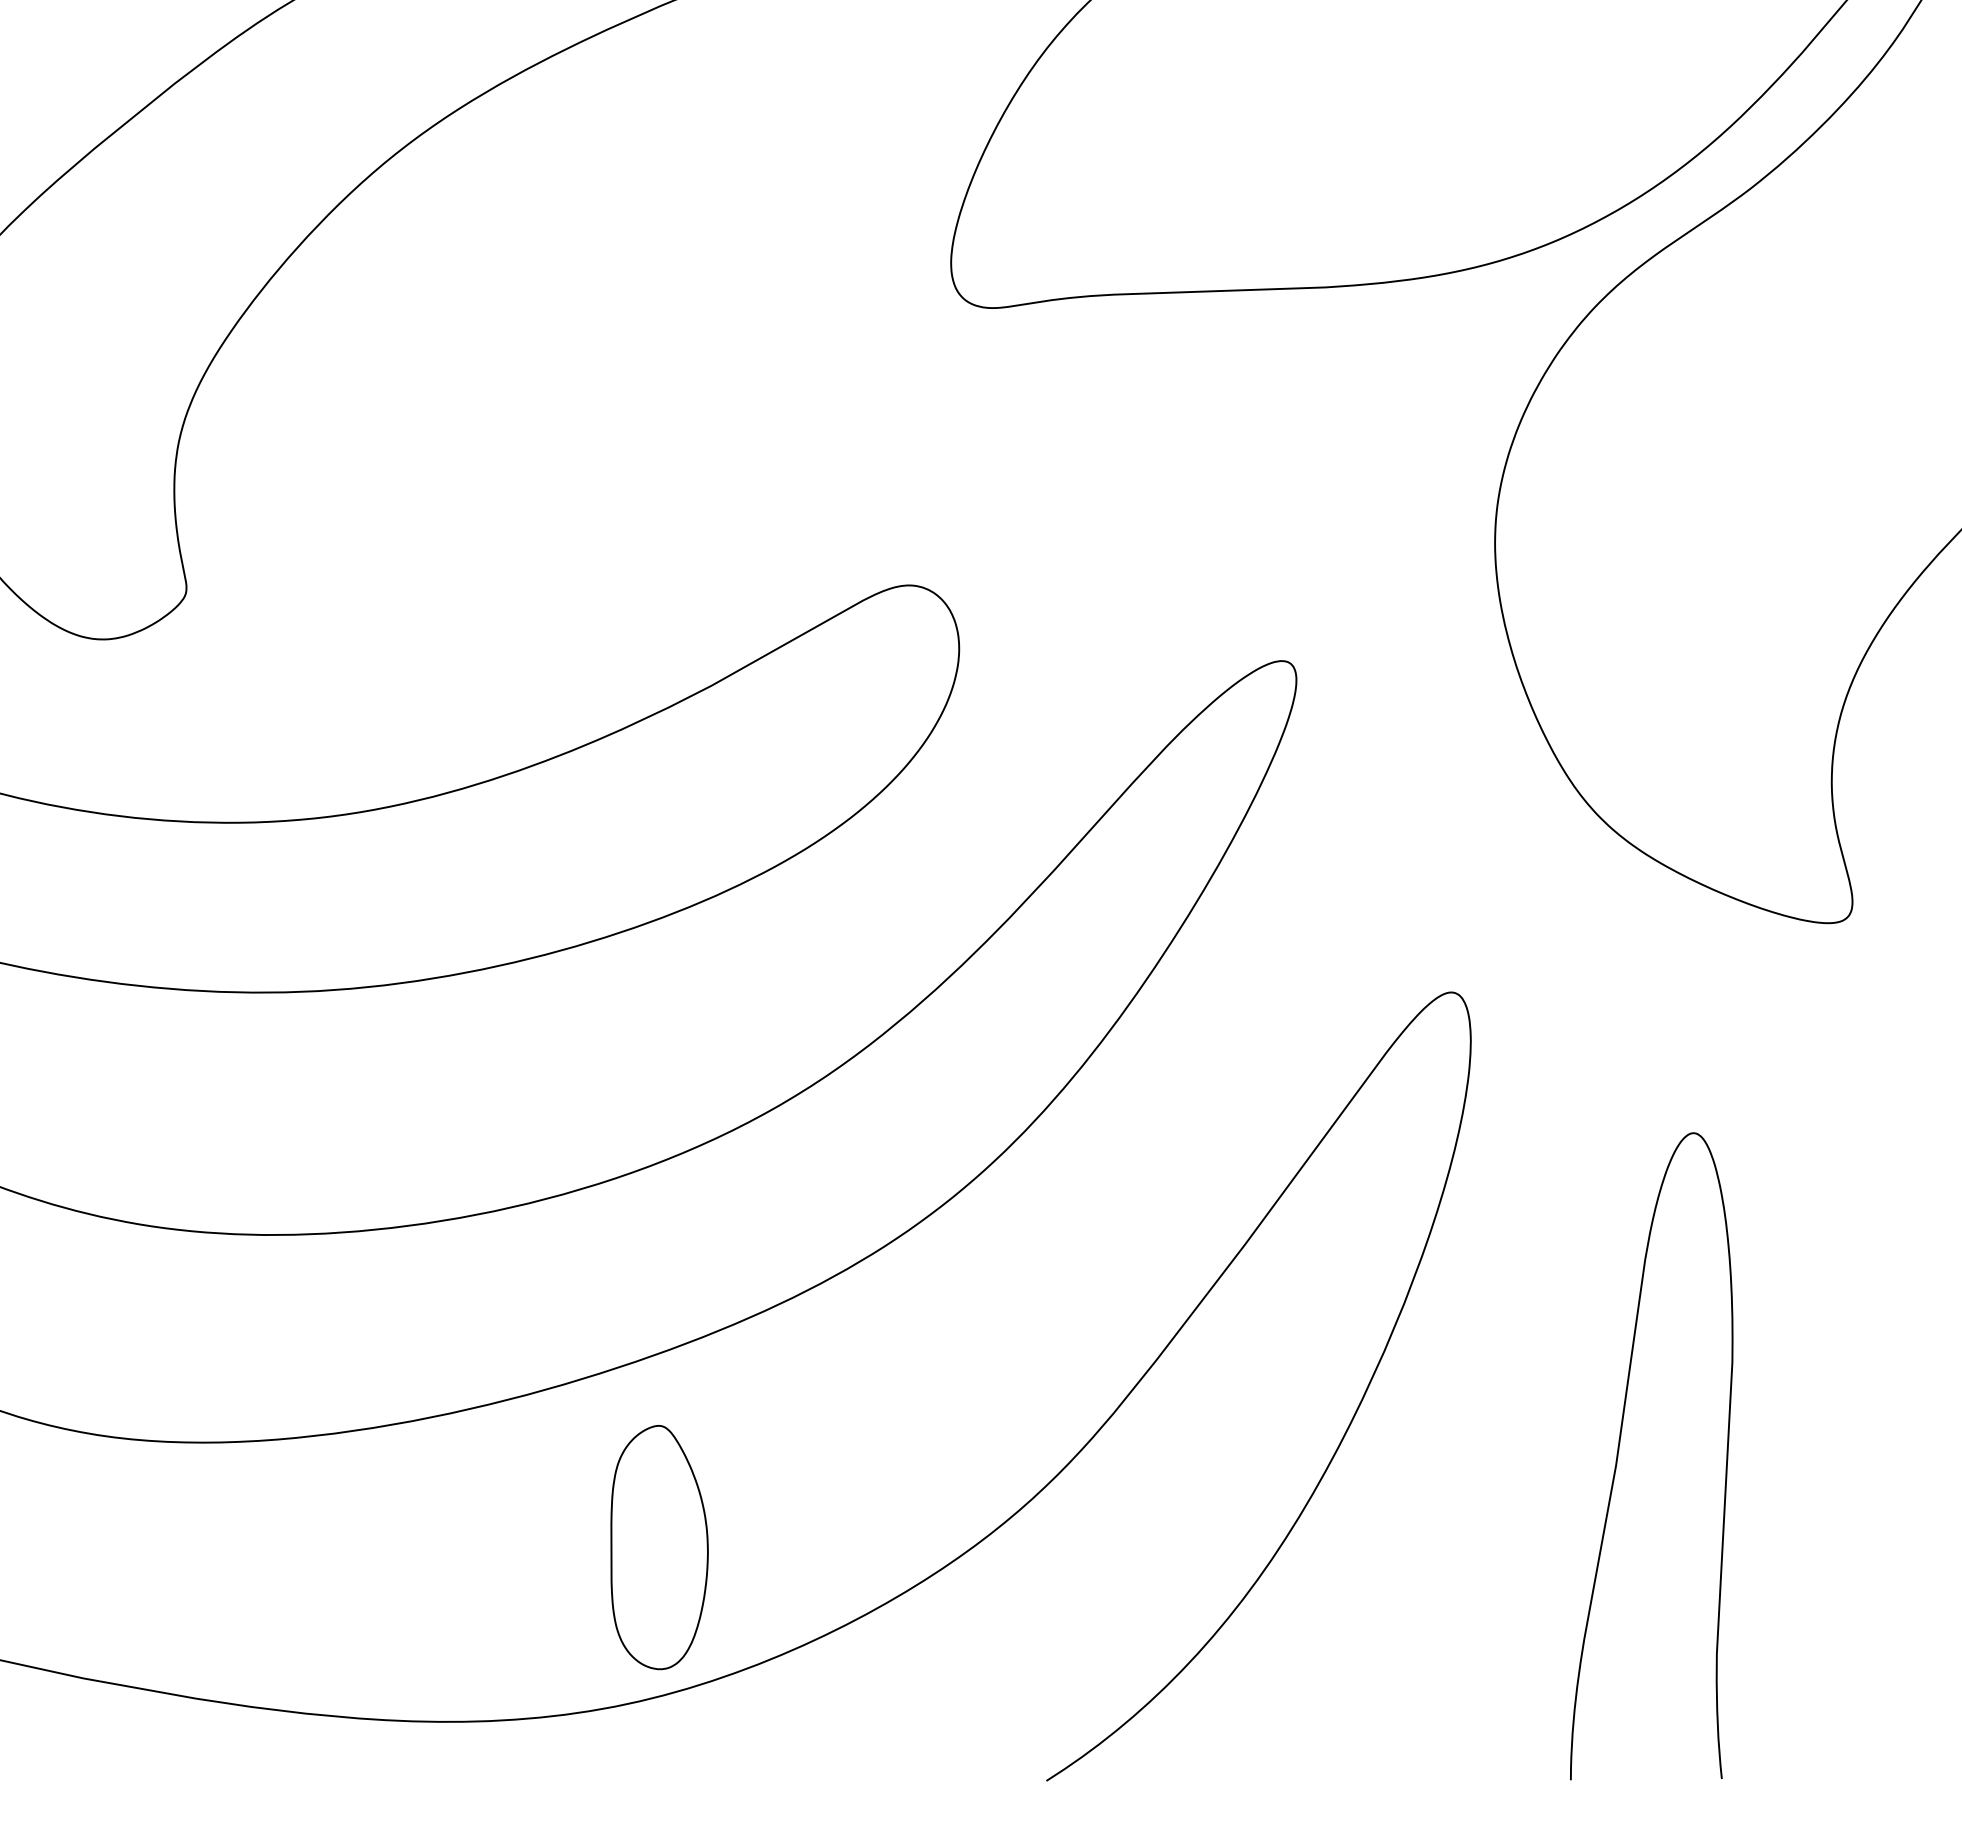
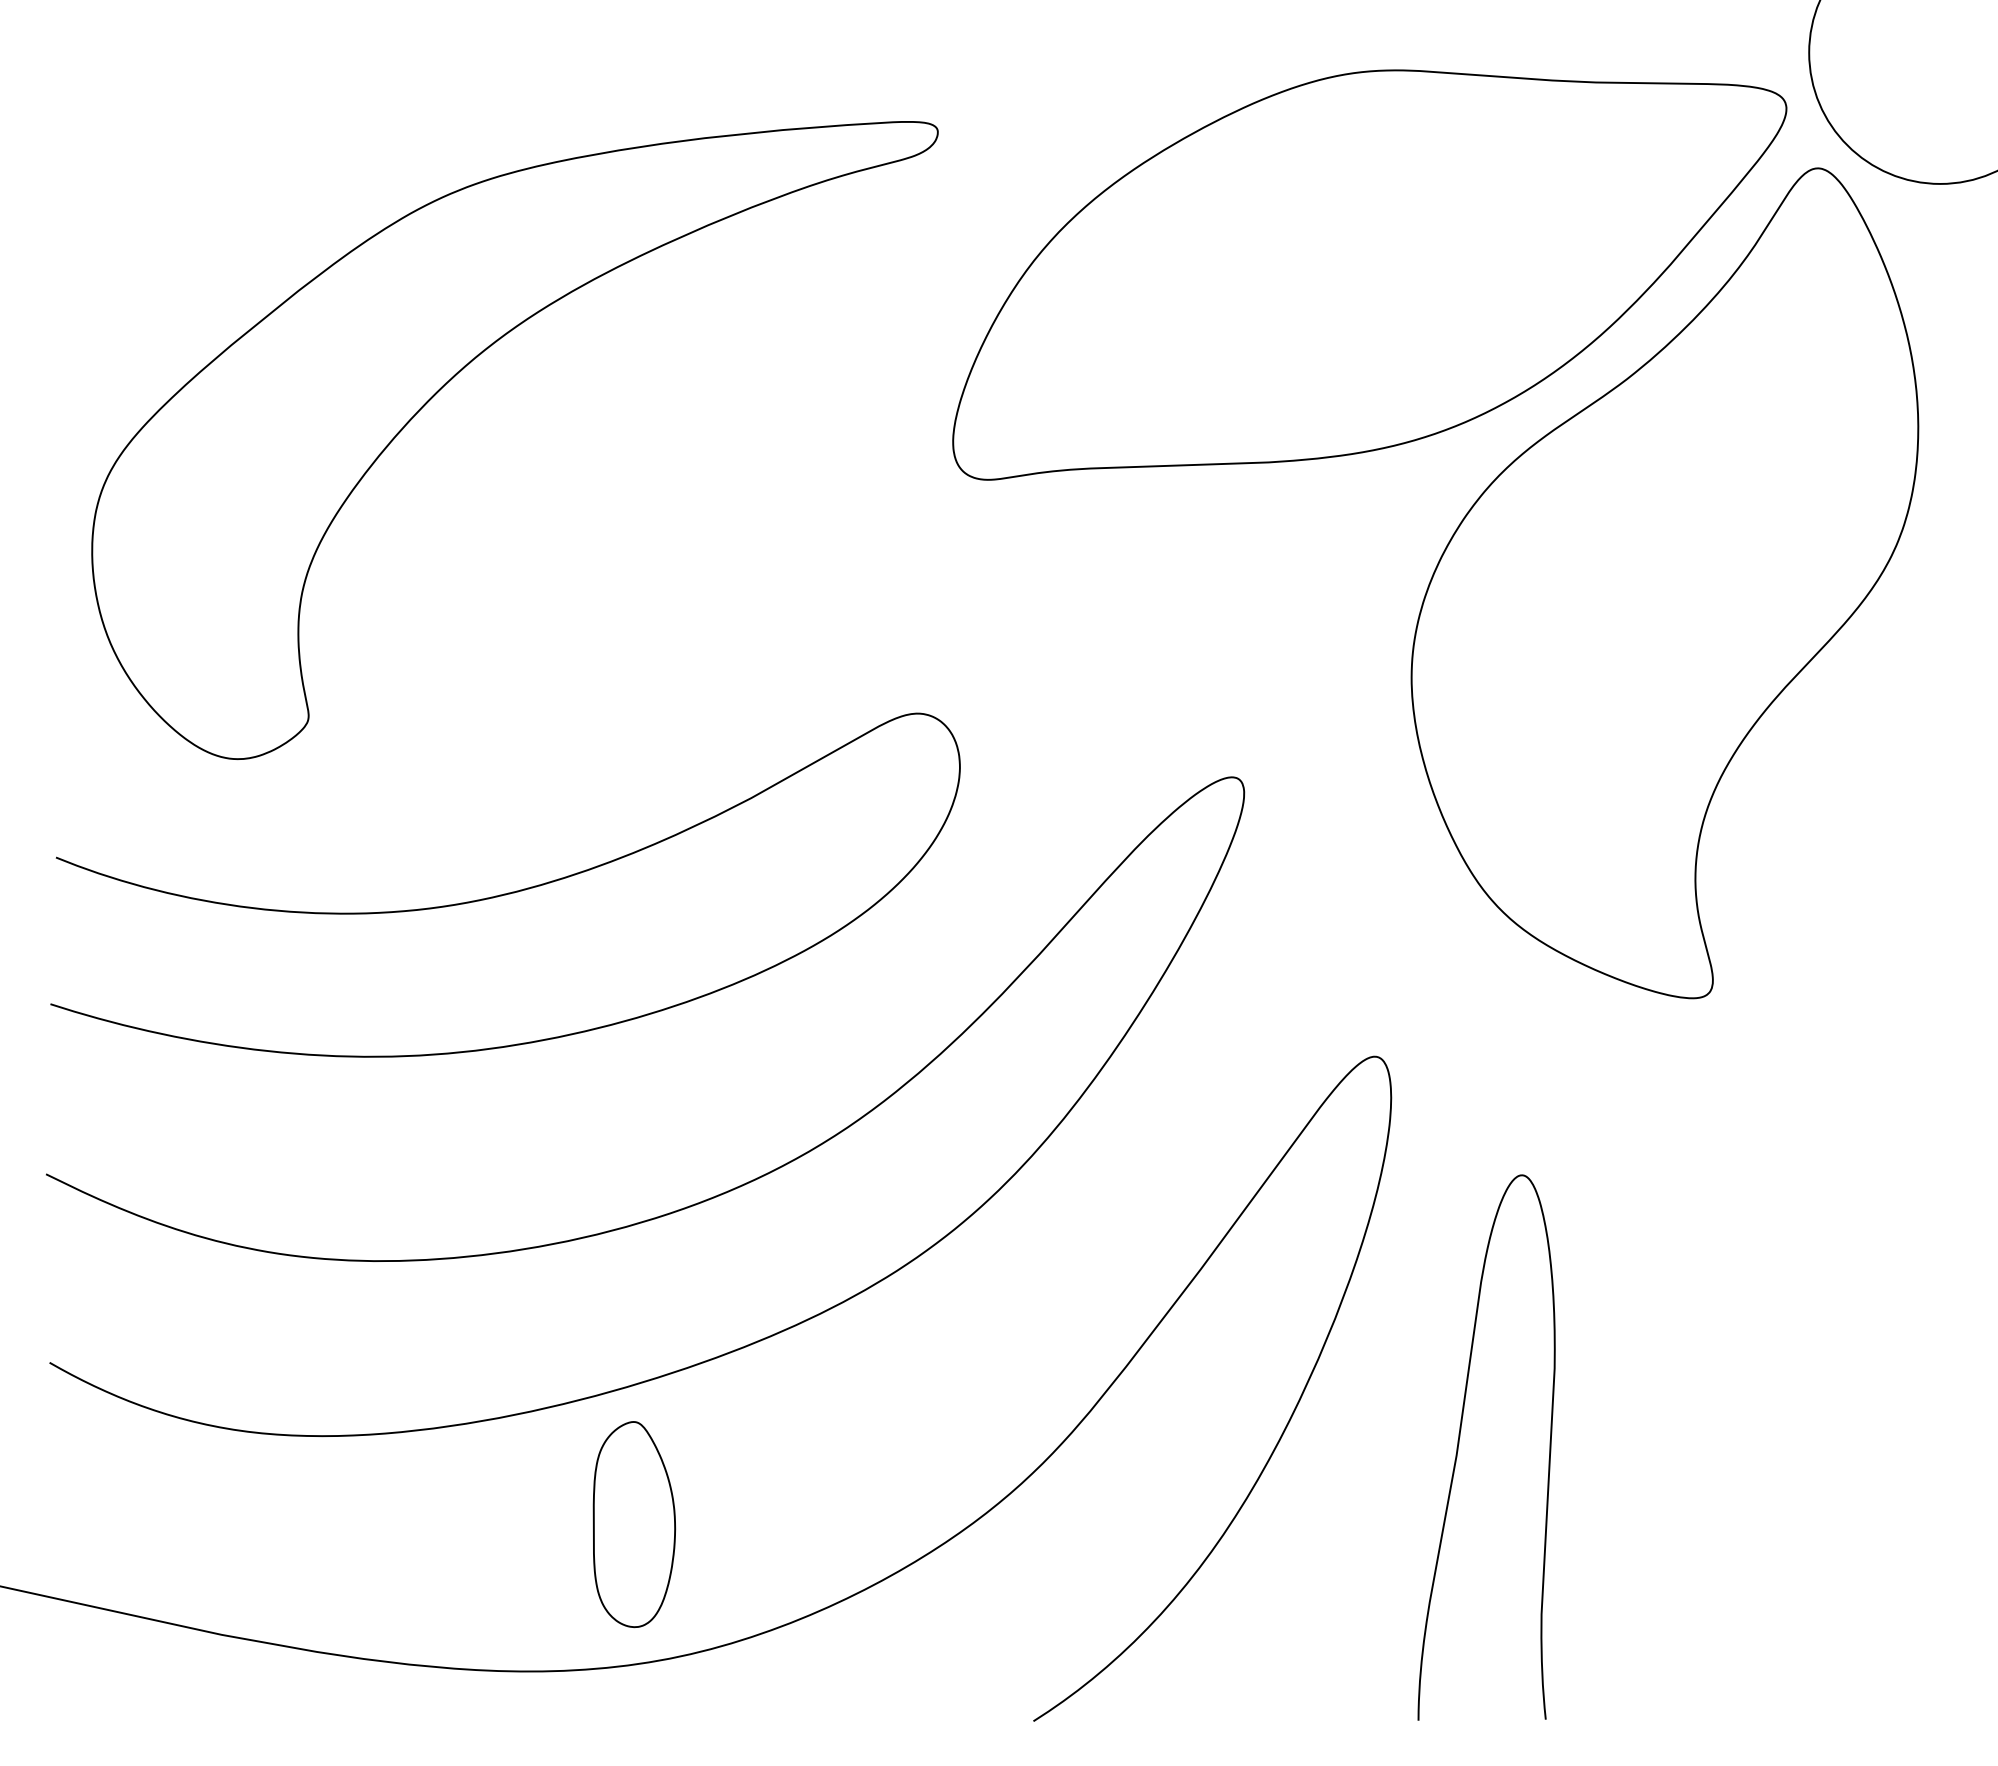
curve: (1619, 1452) -> (1459, 1444), moved
part: (659, 1547) -> (634, 1524), moved

